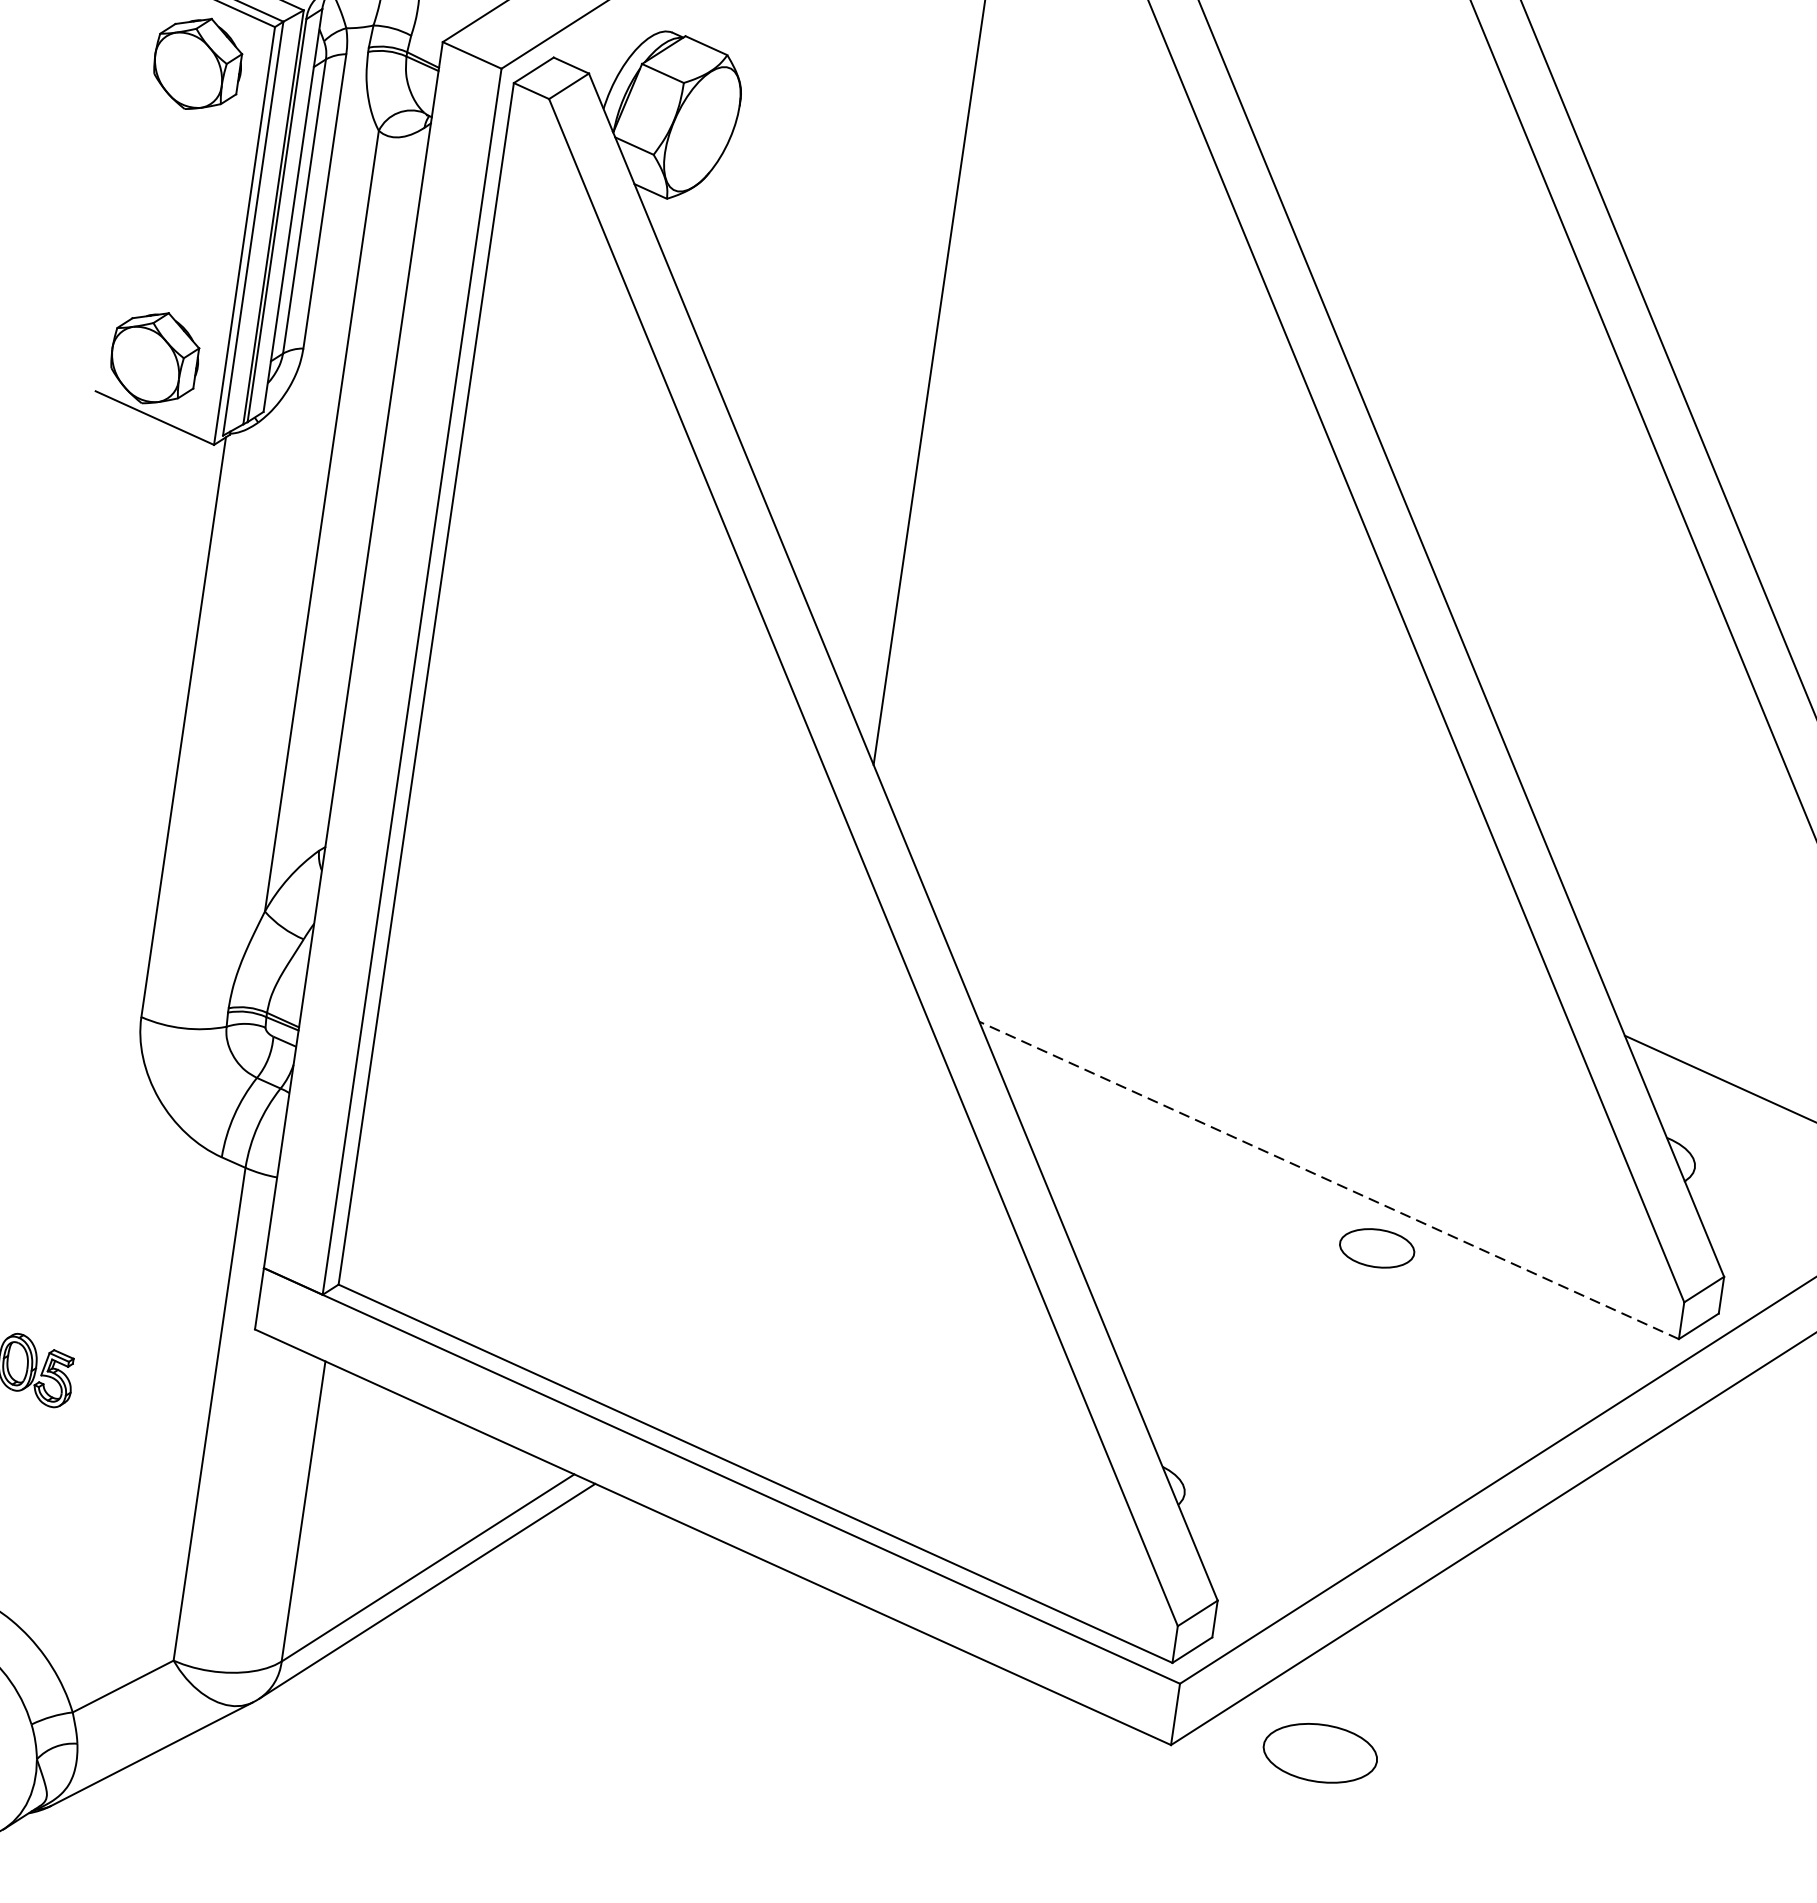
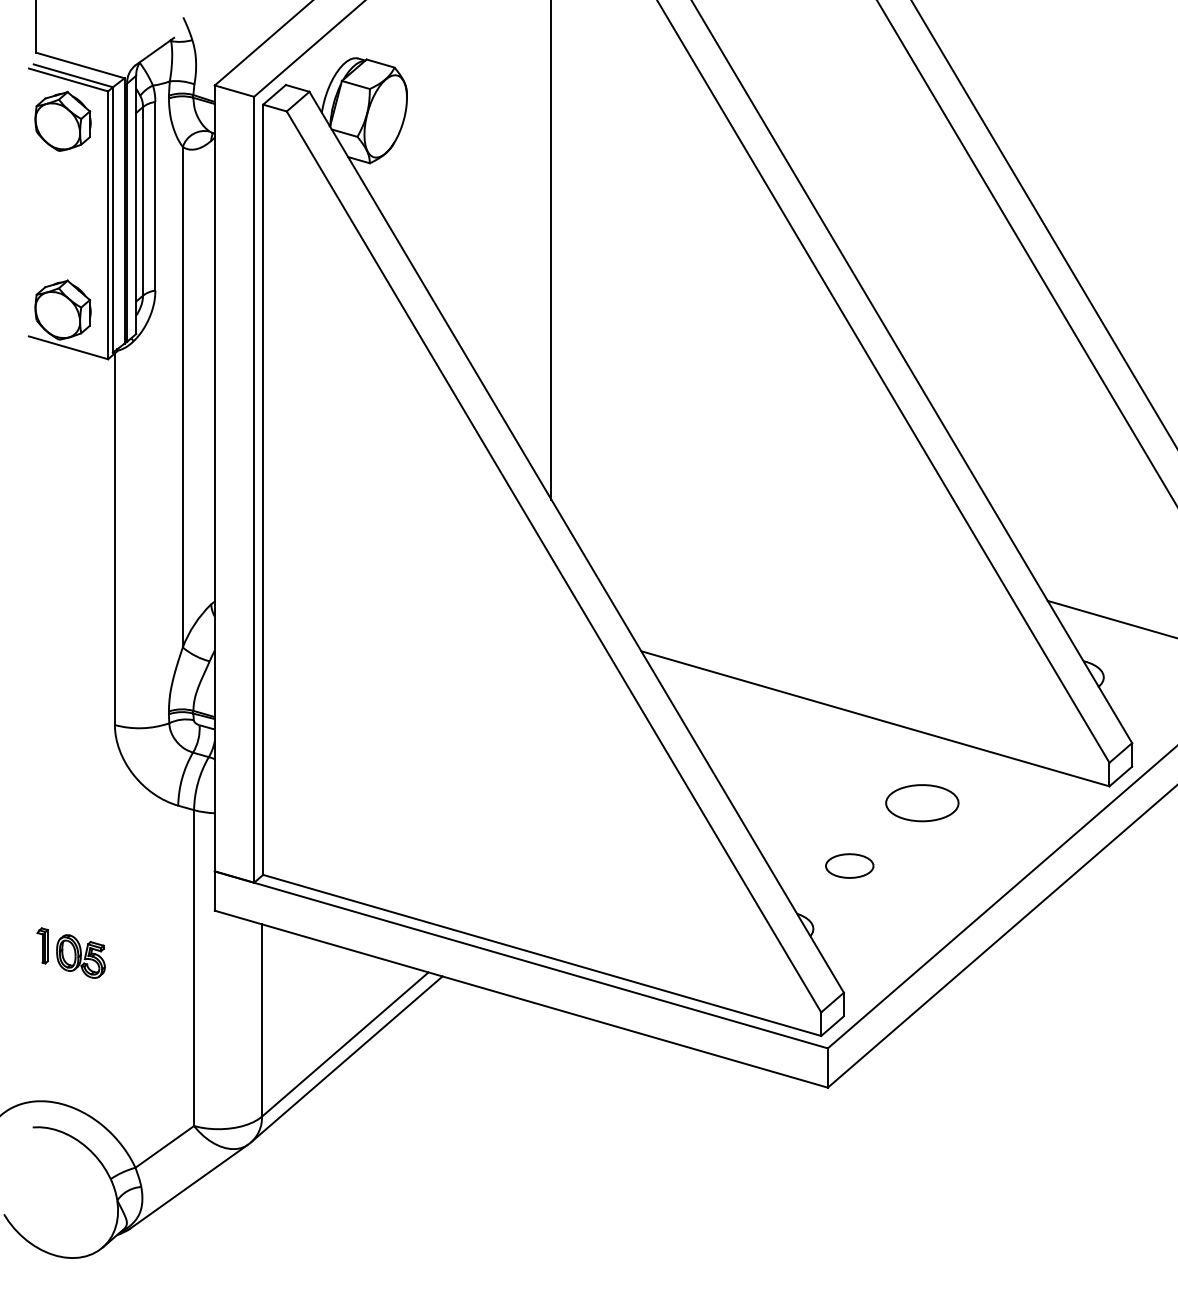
line: (1329, 1179) -> (875, 718), dashed -> solid
part: (1376, 1247) -> (849, 865), moved
part: (1320, 1753) -> (922, 803), moved

